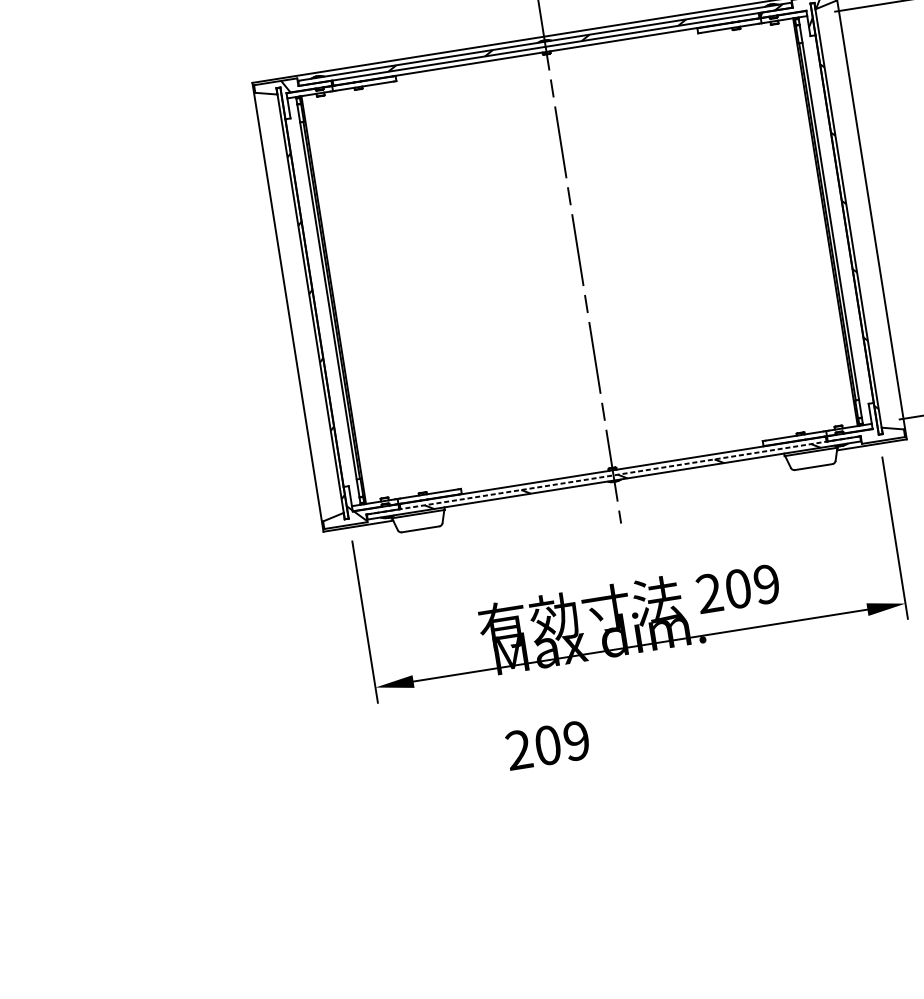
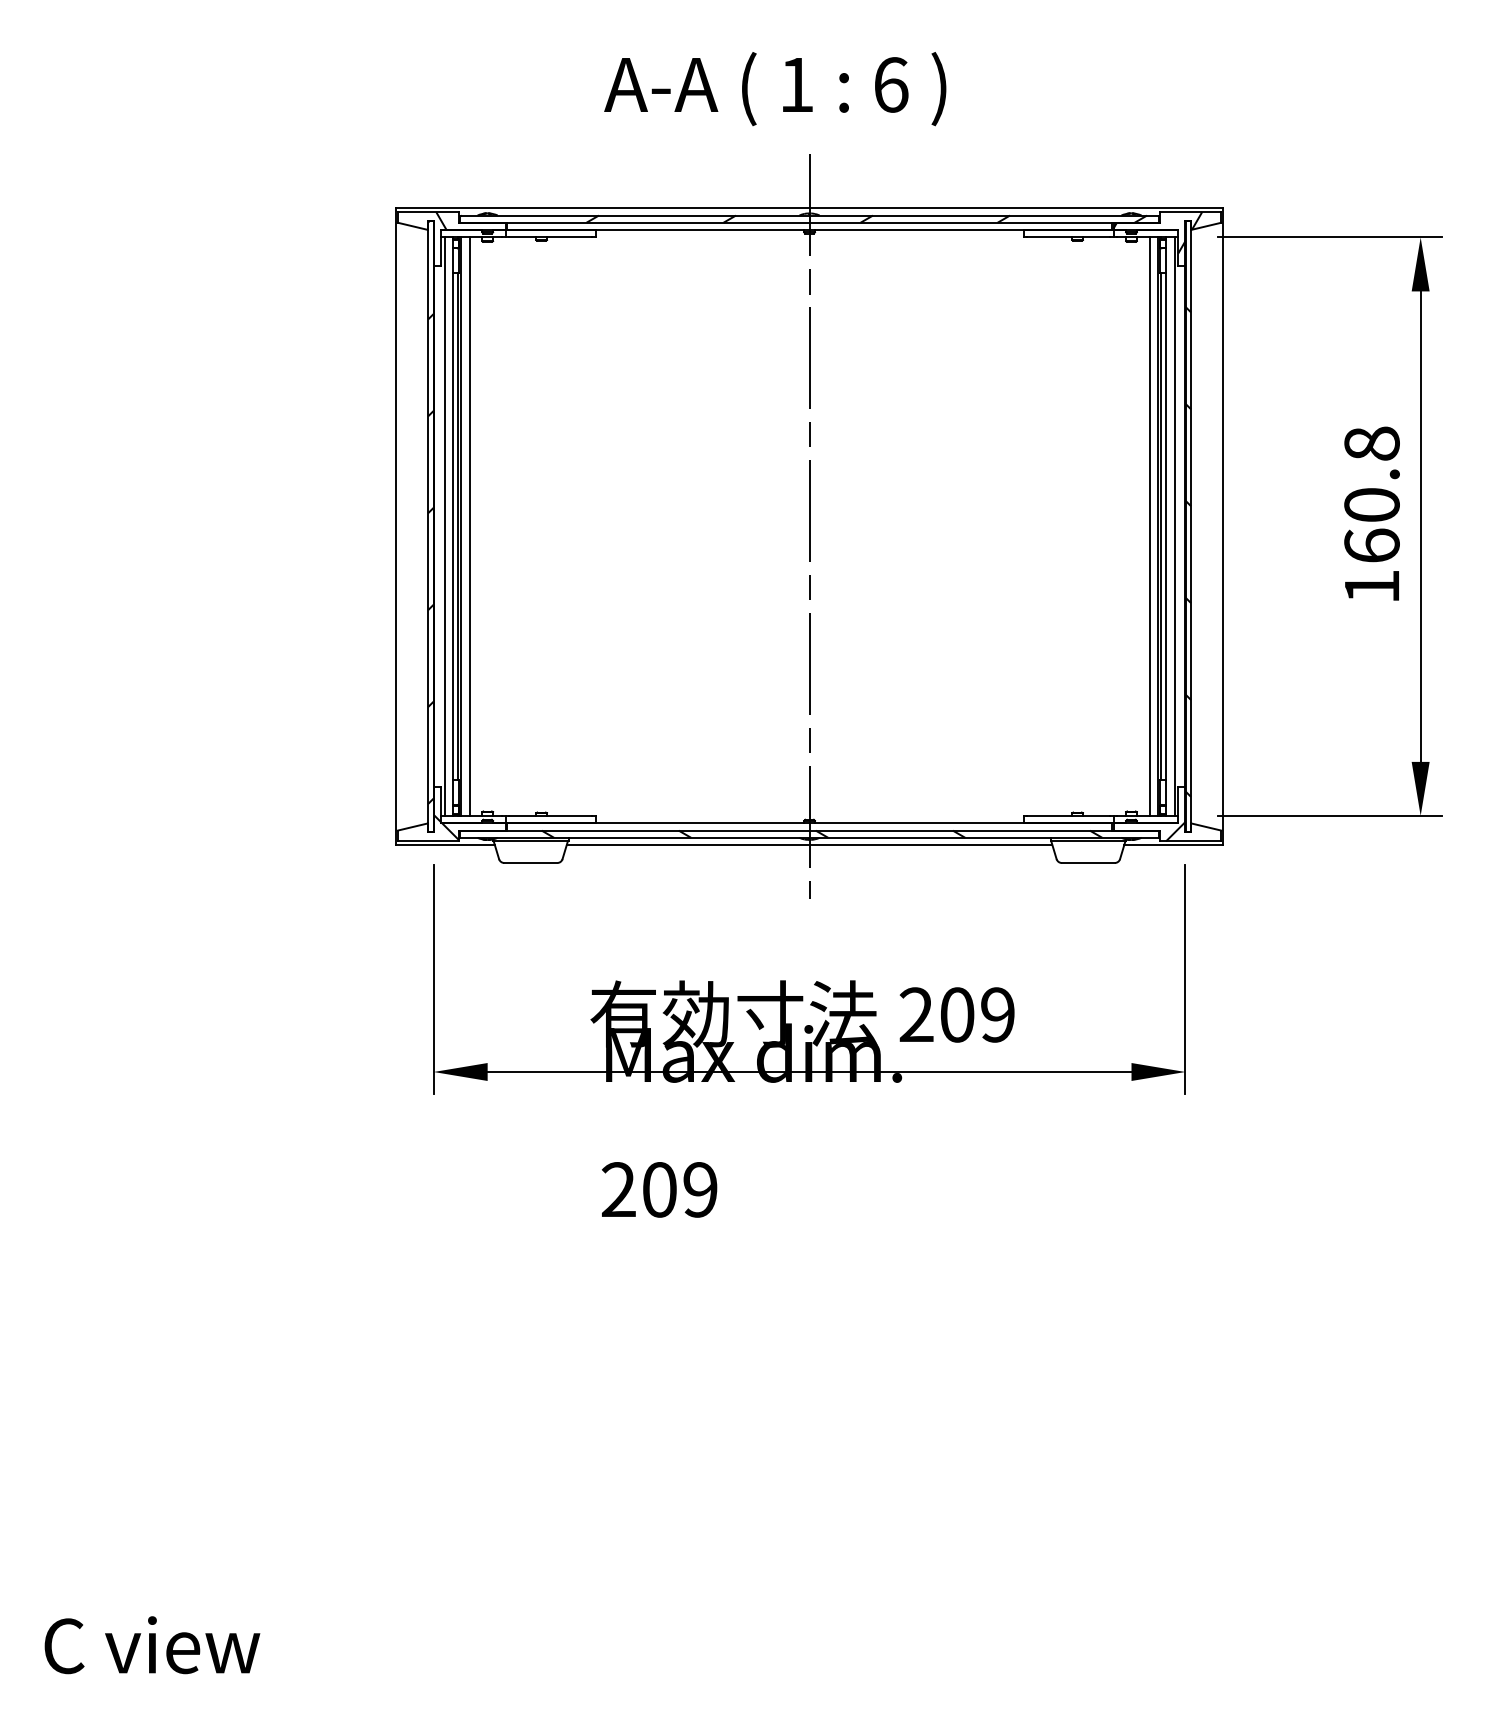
line: (836, 220) -> (1174, 526), added
line: (819, 223) -> (1149, 526), added
line: (339, 298) -> (469, 526), added
line: (322, 301) -> (444, 526), added
hatch: (871, 435) -> (1175, 831), added
line: (613, 475) -> (809, 830), dashed -> solid
line: (615, 485) -> (809, 845), added

